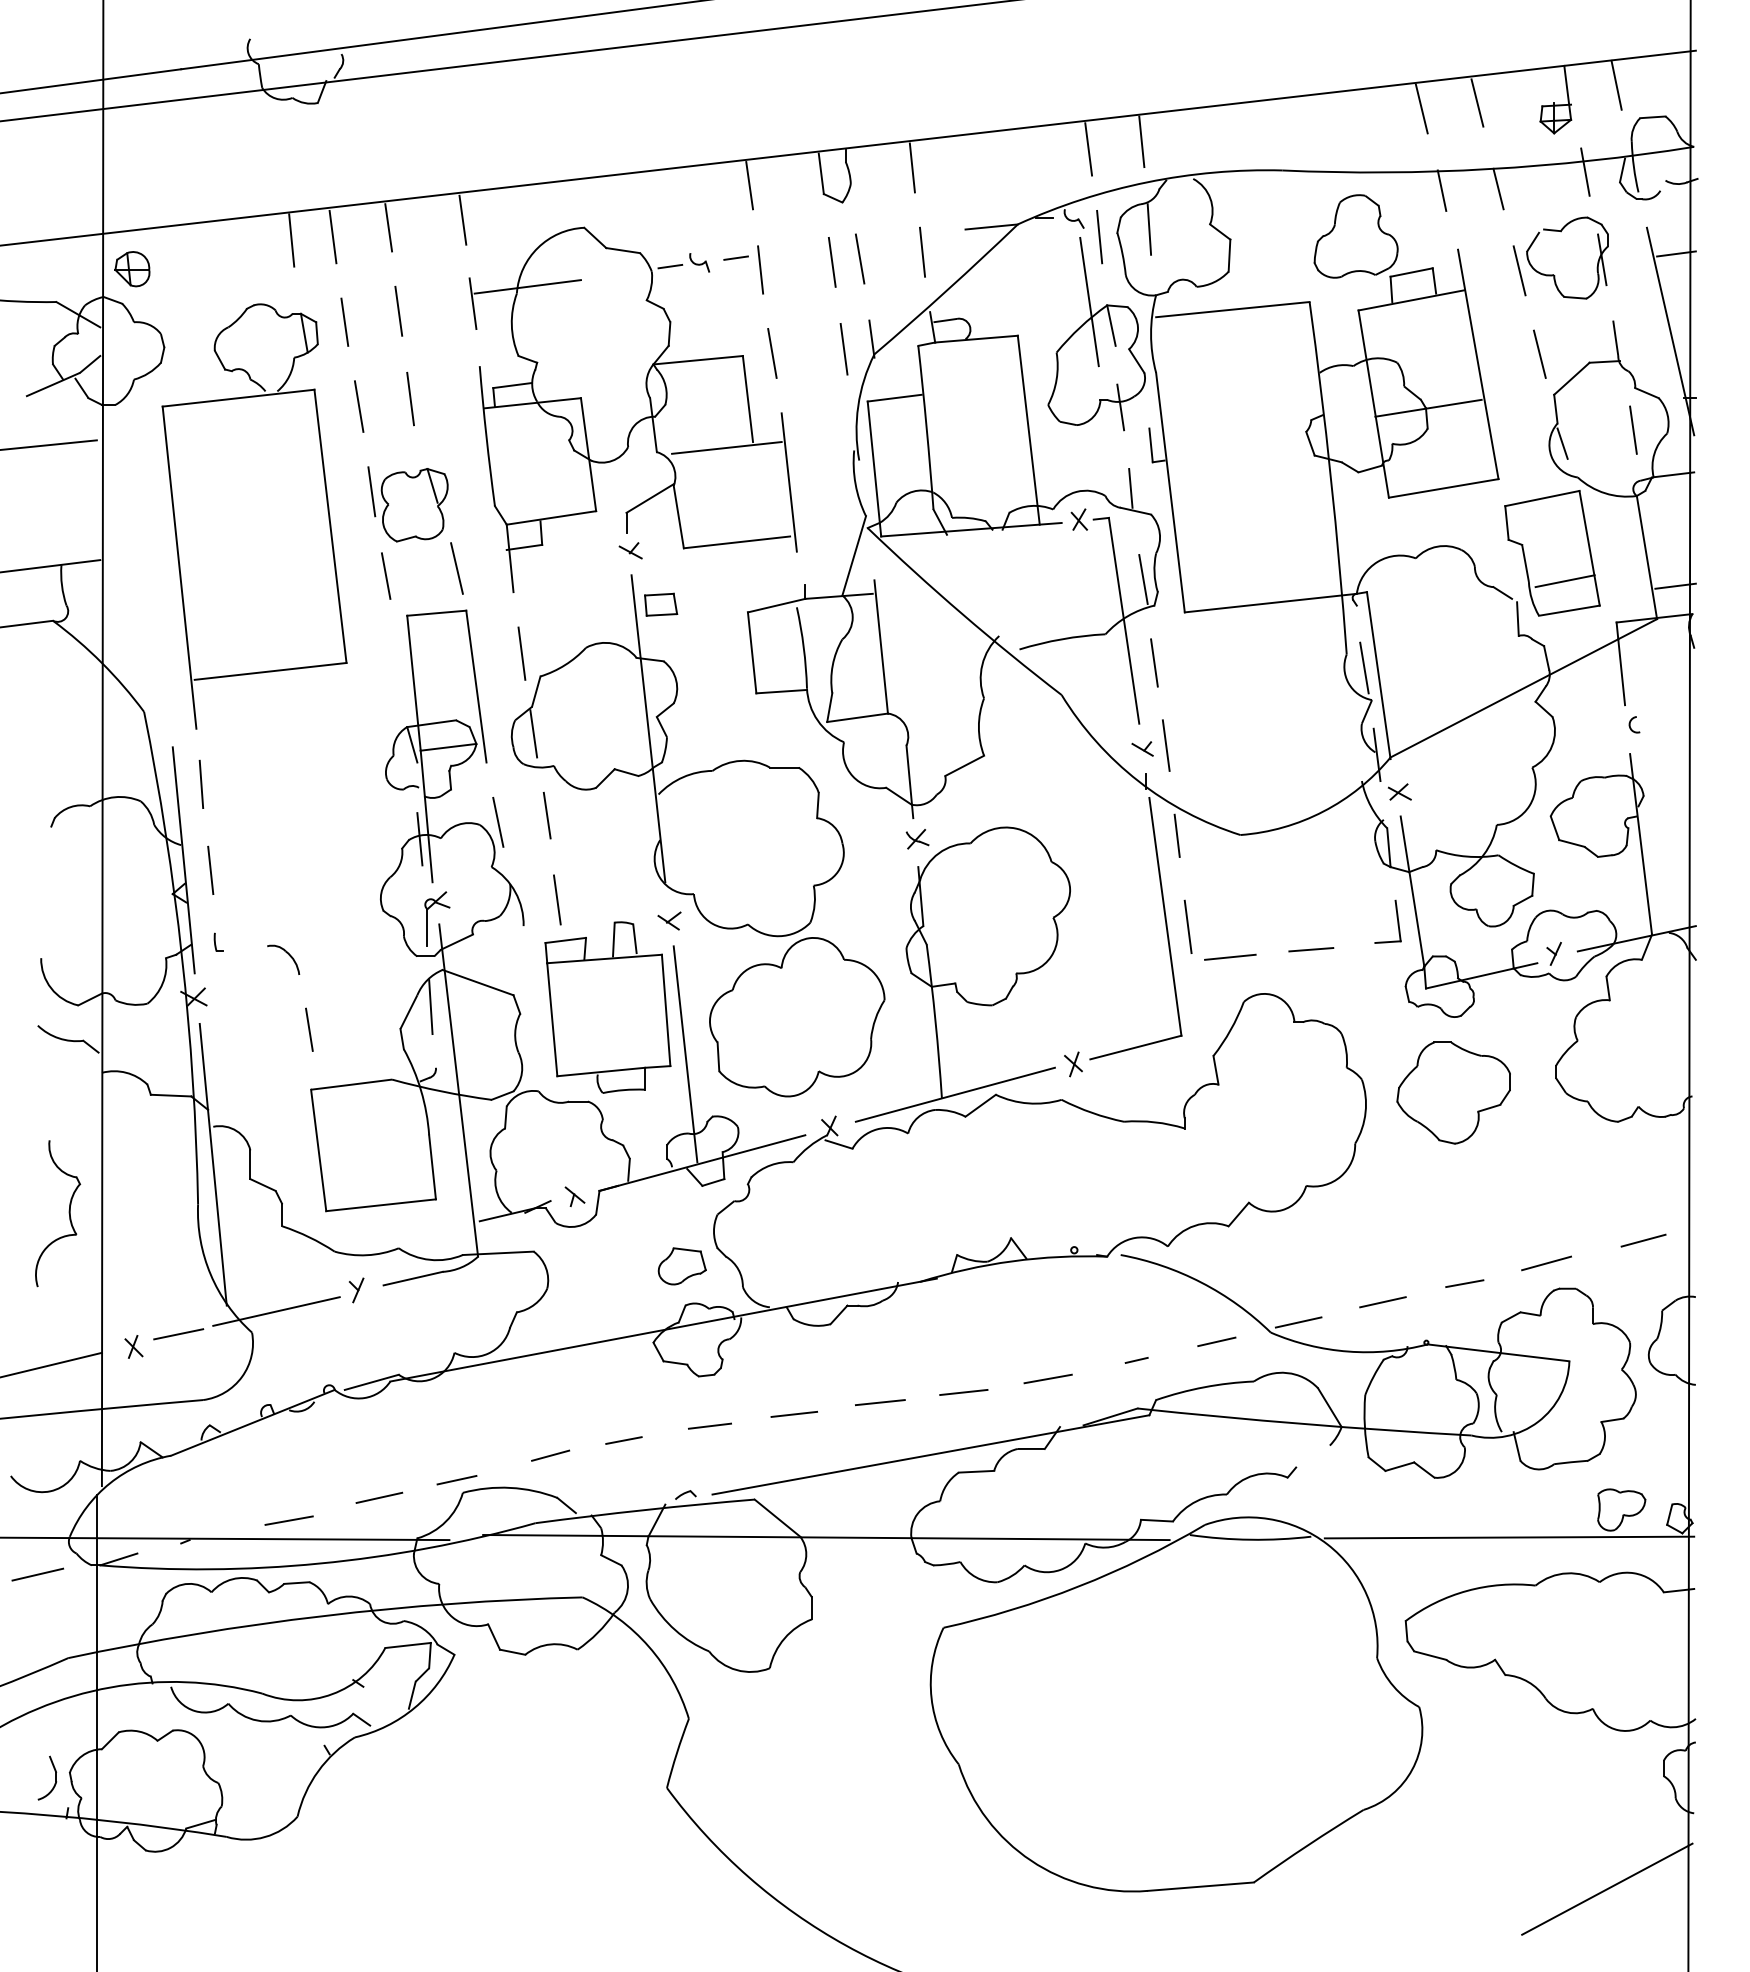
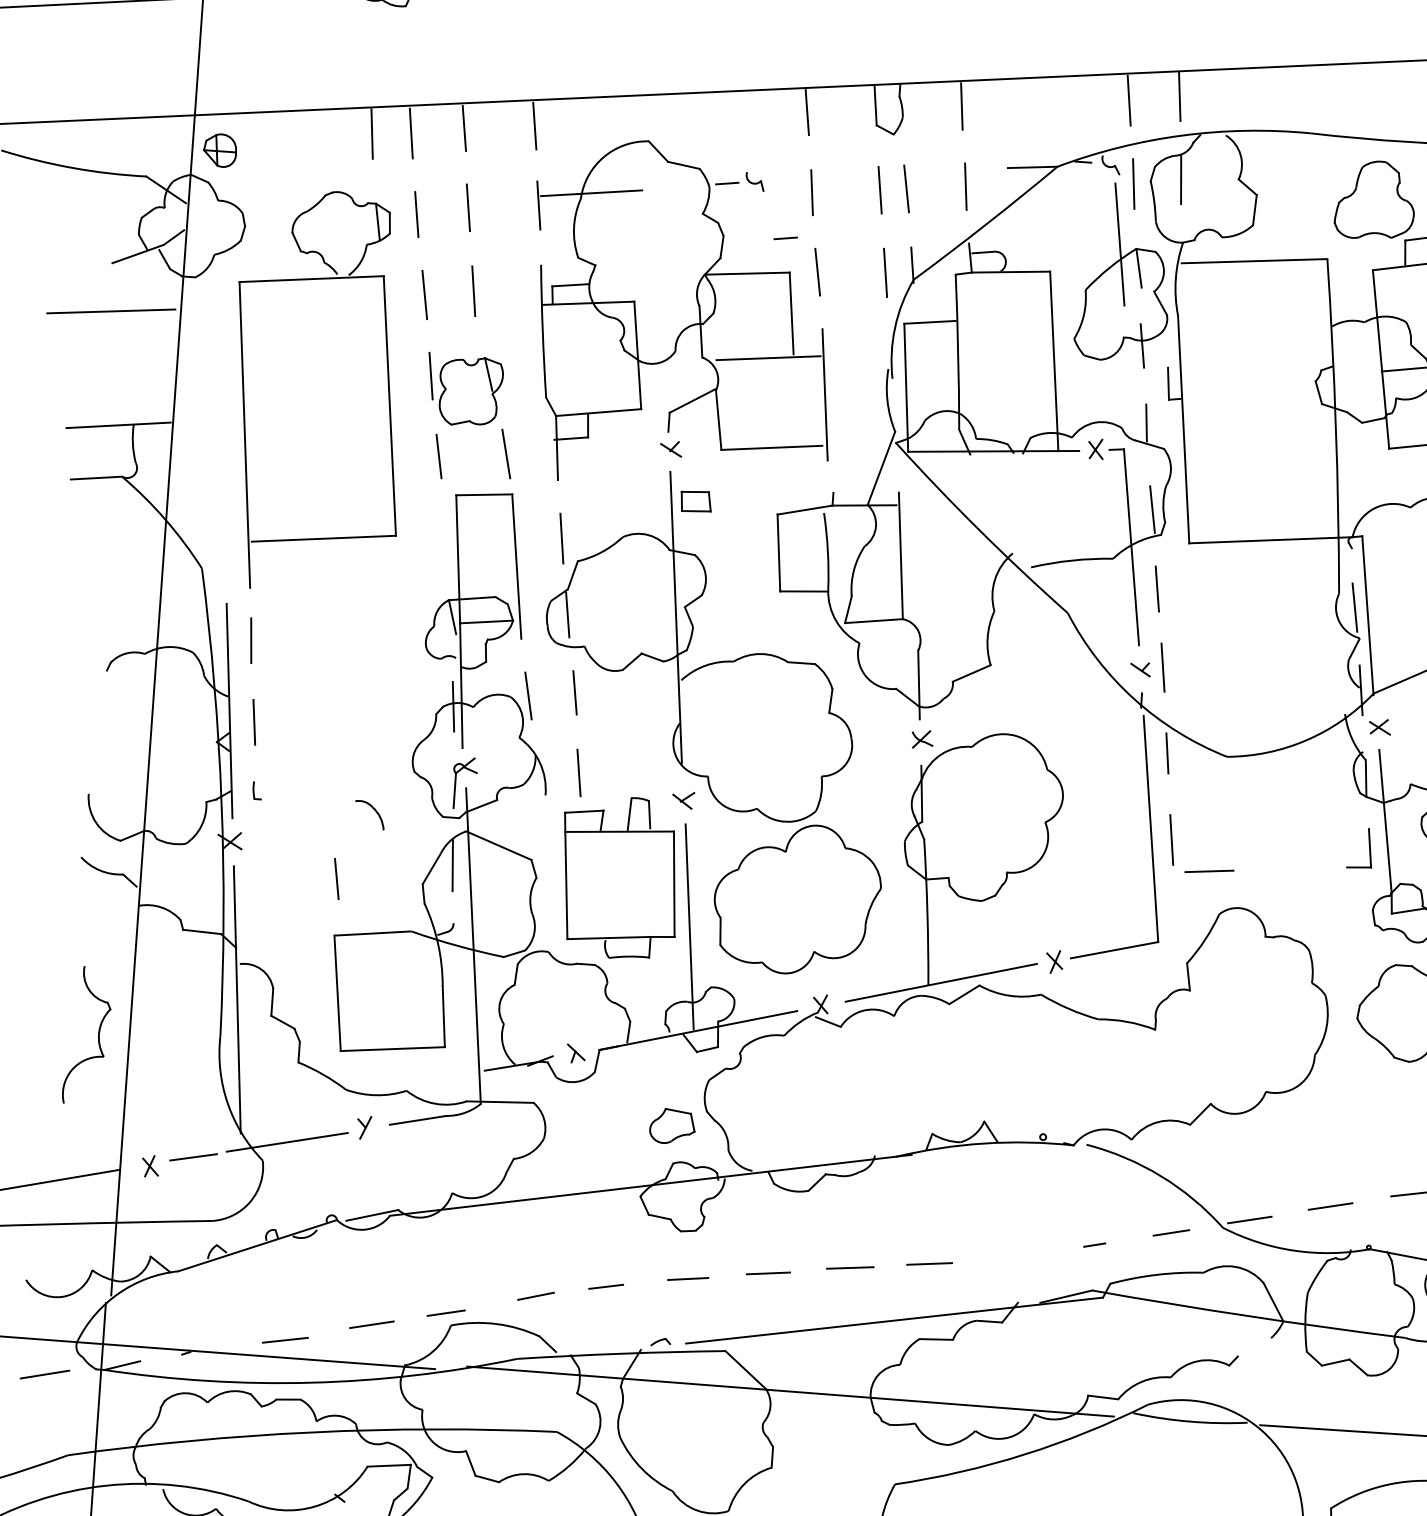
line: (735, 257) -> (785, 237), moved
line: (1311, 949) -> (1286, 869), removed
part: (288, 955) -> (374, 811), moved
line: (1047, 1378) -> (1009, 1256), removed

